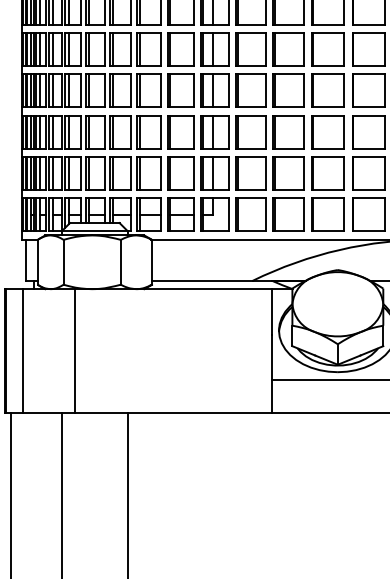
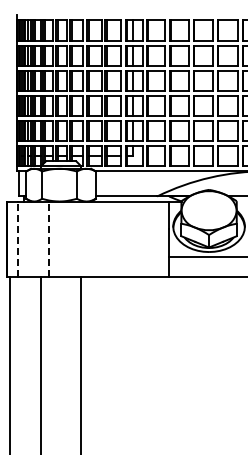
line: (23, 351) -> (17, 239), solid -> dashed
line: (74, 351) -> (48, 239), solid -> dashed

